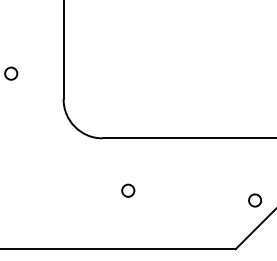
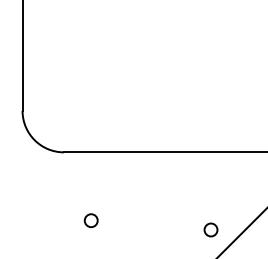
circle: (128, 190) -> (91, 220), moved
circle: (255, 200) -> (211, 229), moved

